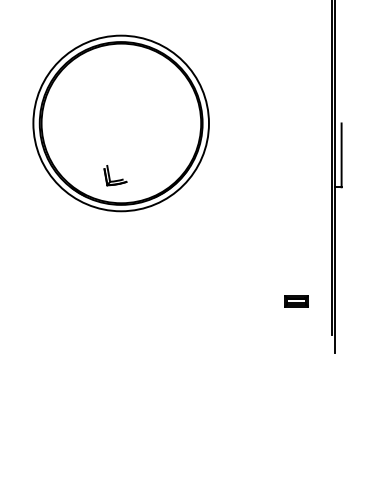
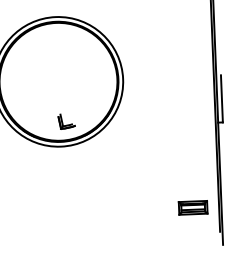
part: (115, 175) -> (66, 121), moved
part: (296, 301) -> (192, 208), size x1.67

